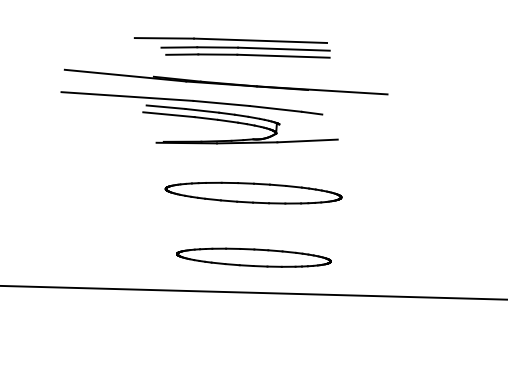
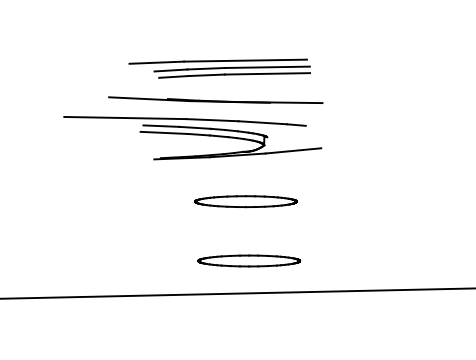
part: (225, 81) -> (215, 99), size x0.71
part: (253, 193) -> (245, 201), size x0.62
part: (253, 257) -> (248, 260), size x0.71

